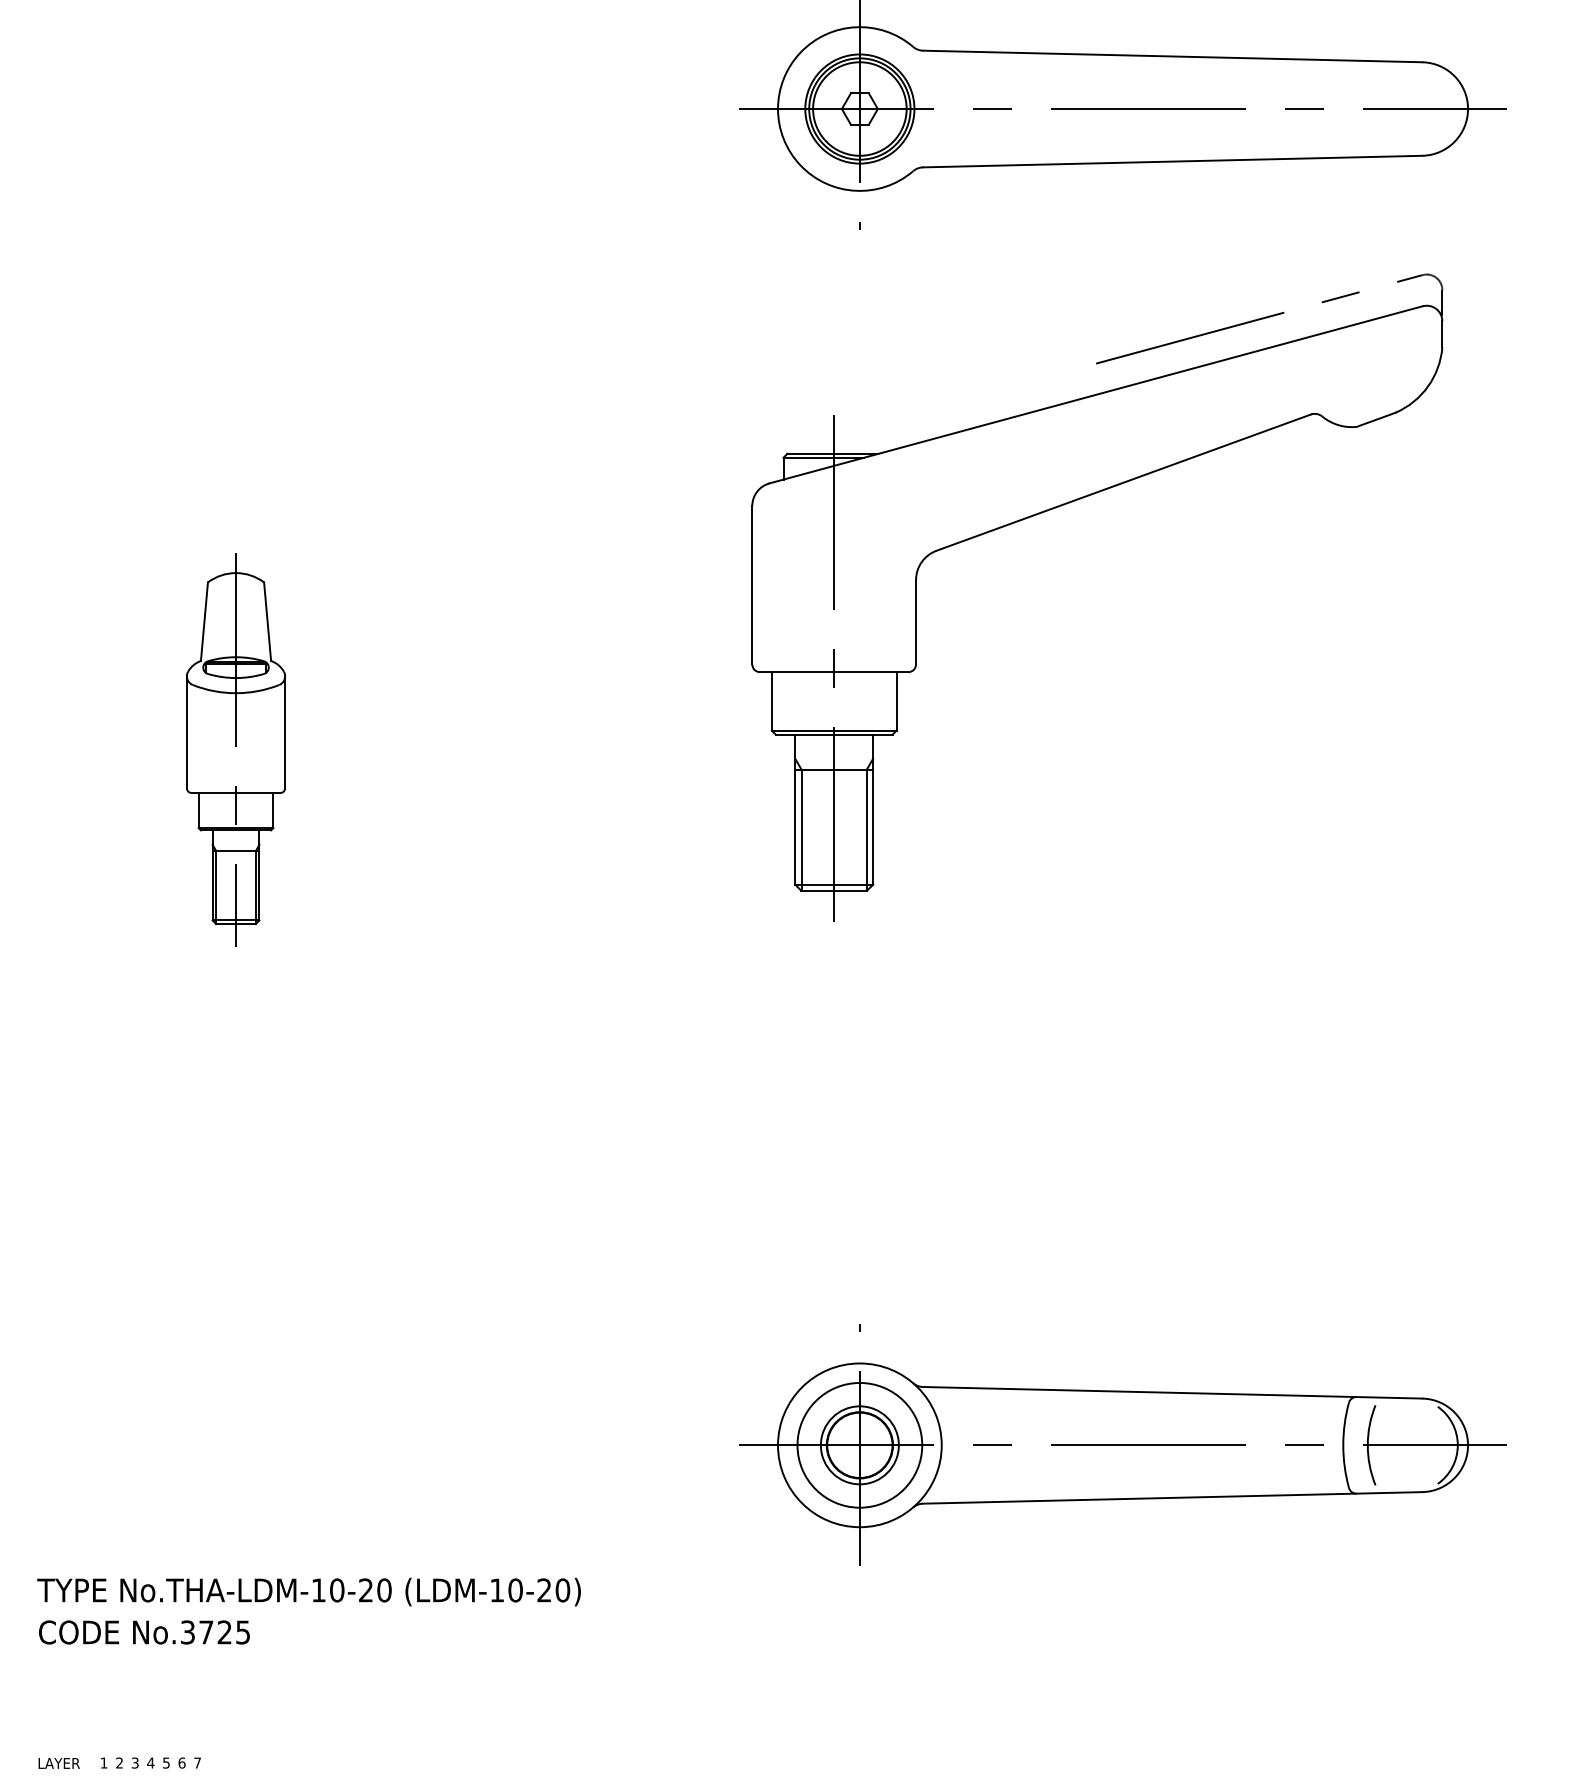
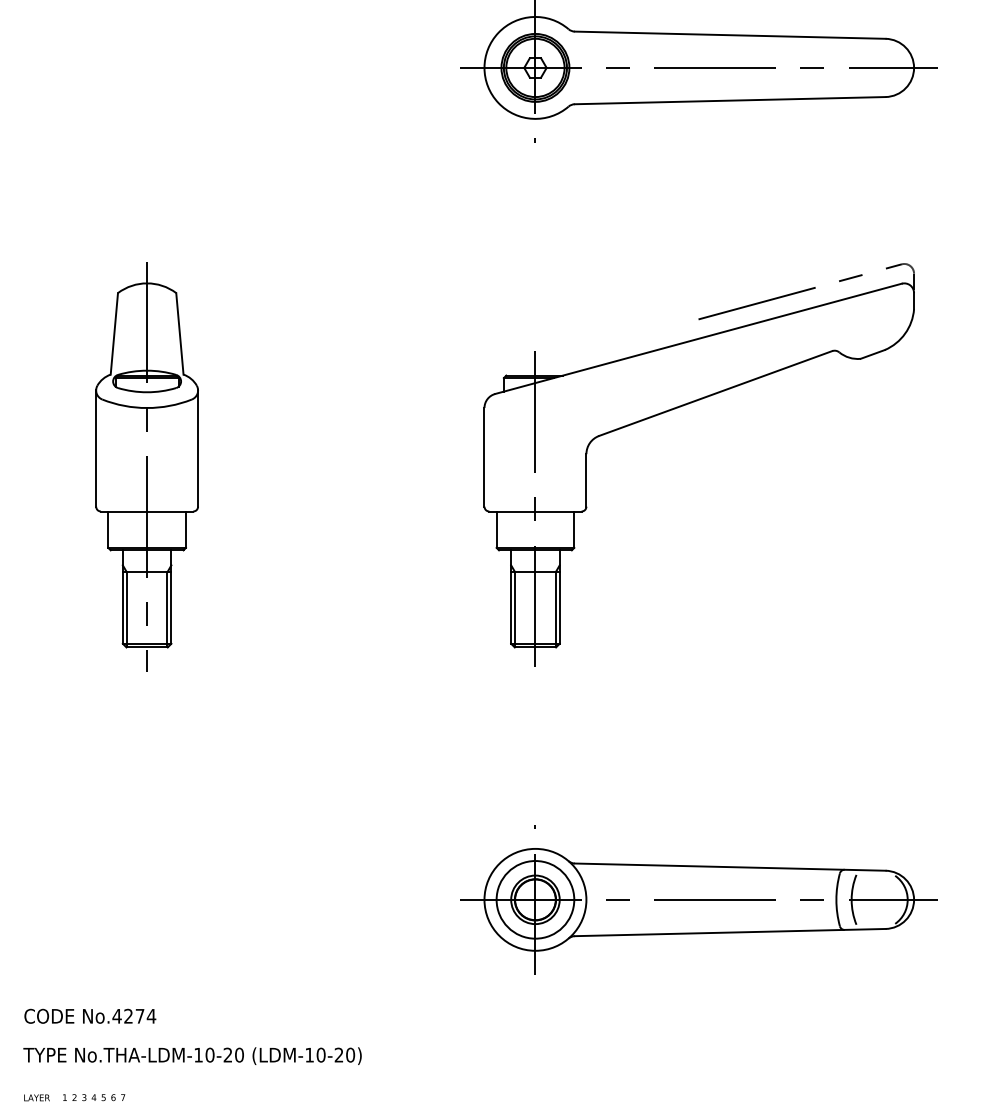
part: (1059, 508) -> (675, 409), moved
part: (235, 749) -> (146, 466), size x1.67
text: (308, 1590) -> (192, 1055), moved
text: (215, 1631) -> (134, 1015), No.3725 -> No.4274

